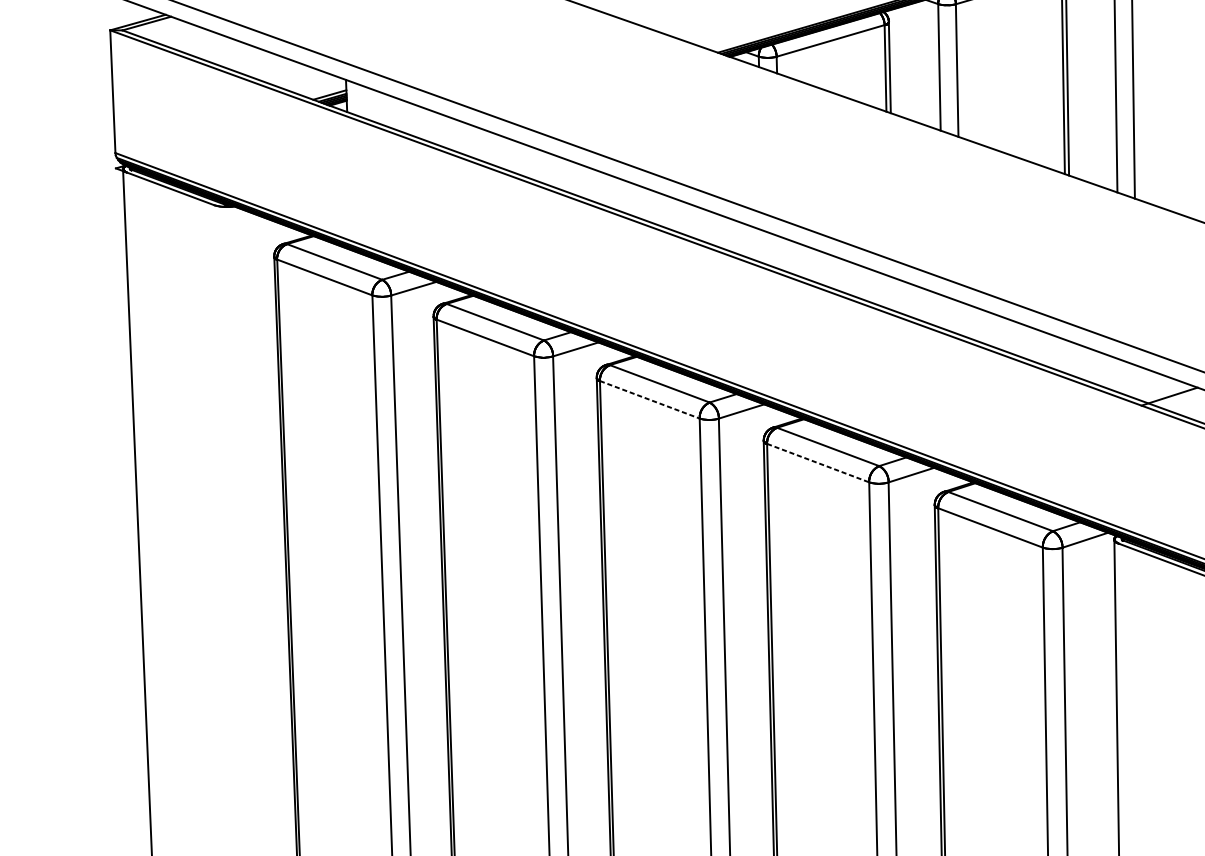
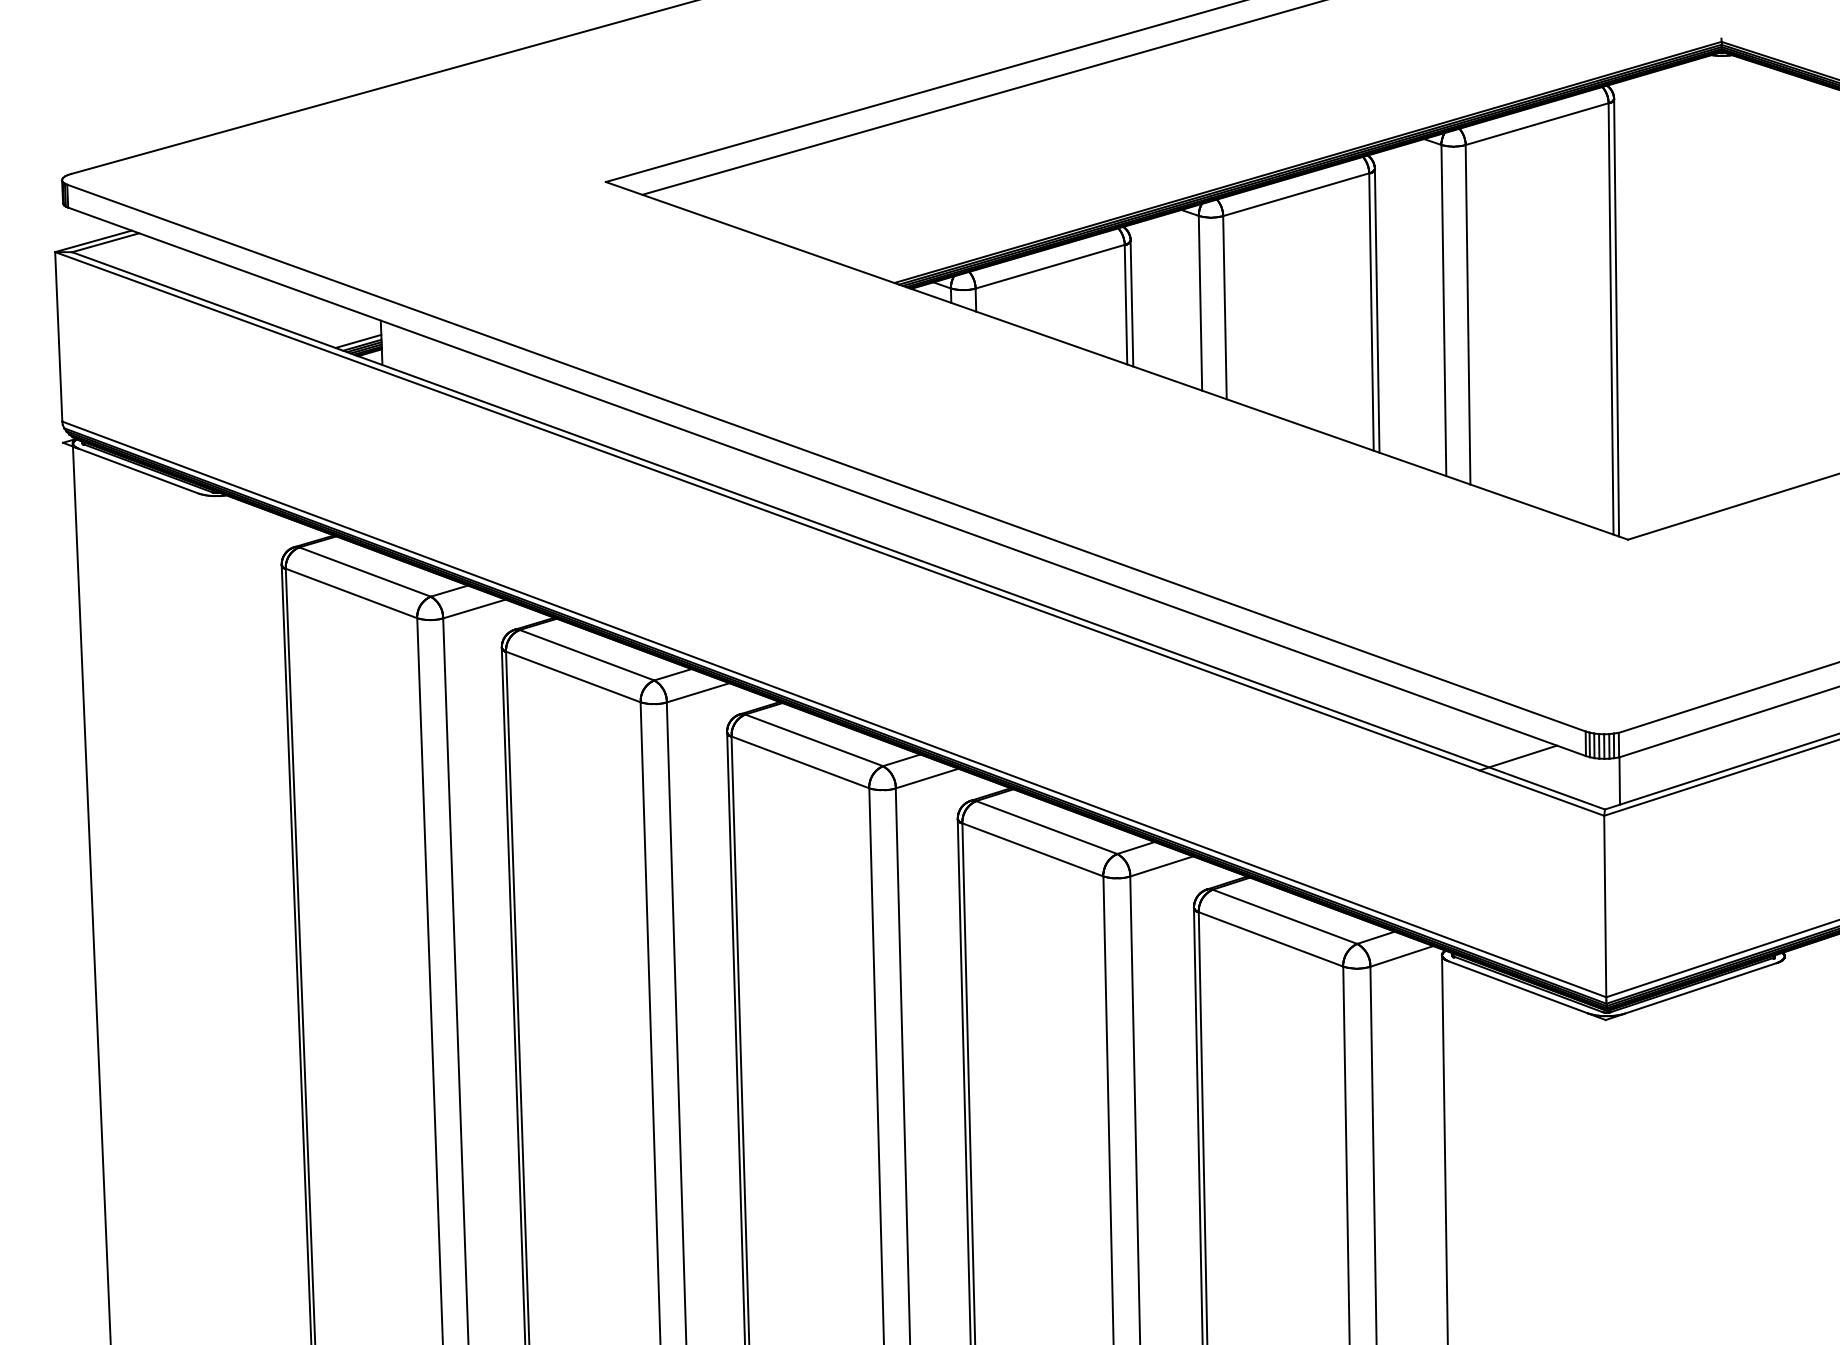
line: (649, 399) -> (800, 762), dashed -> solid
line: (818, 463) -> (1033, 850), dashed -> solid

